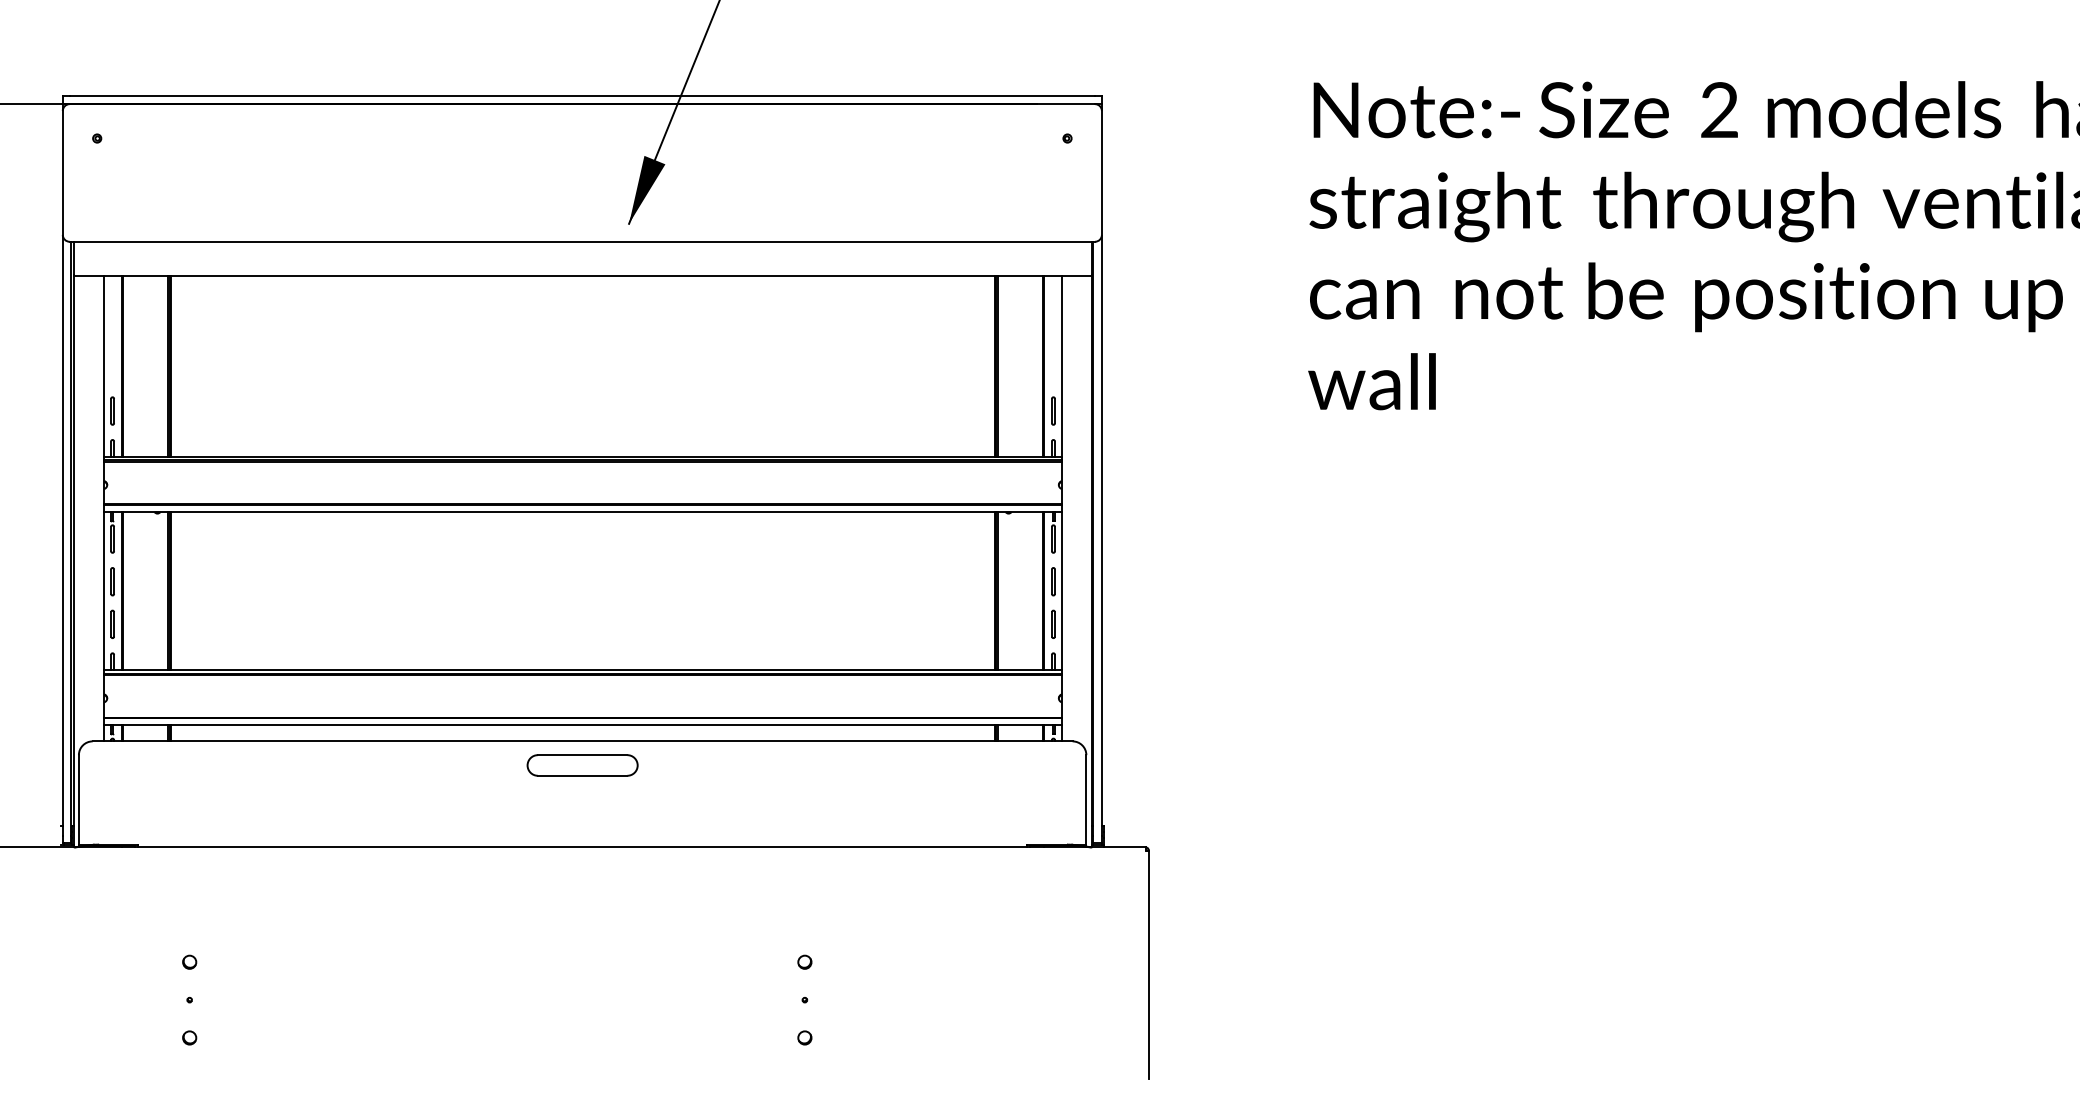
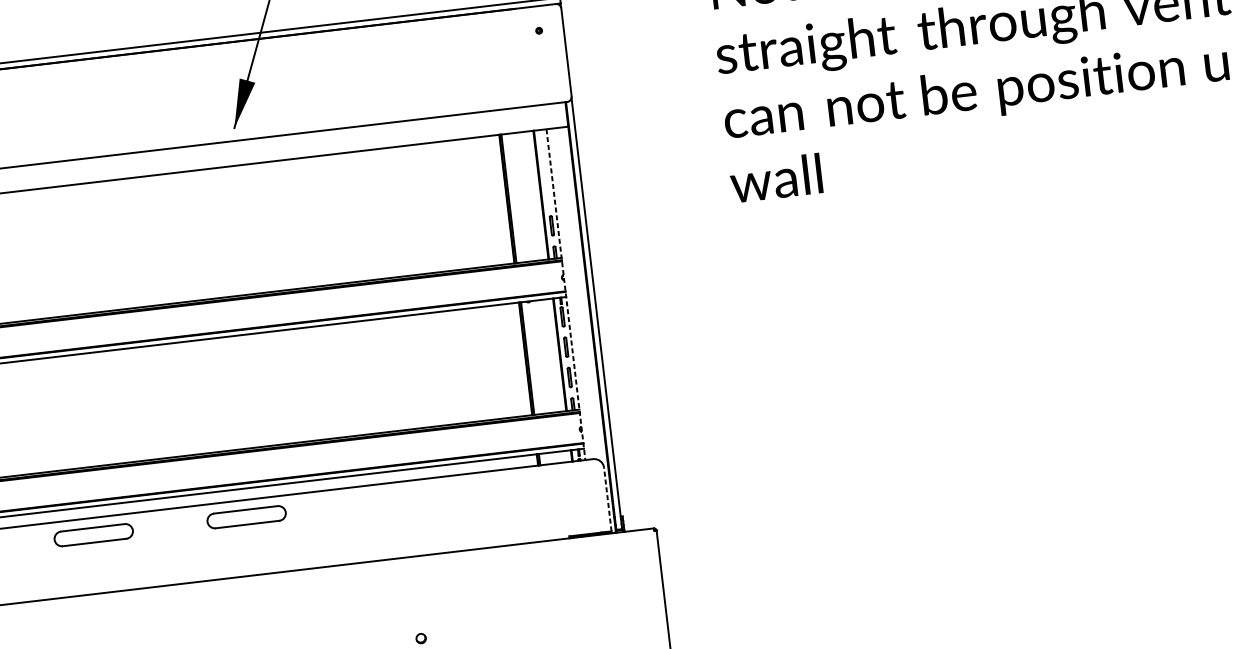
line: (1061, 508) -> (565, 294), solid -> dashed
part: (367, 765) -> (93, 535), added
line: (1086, 799) -> (607, 499), solid -> dashed

